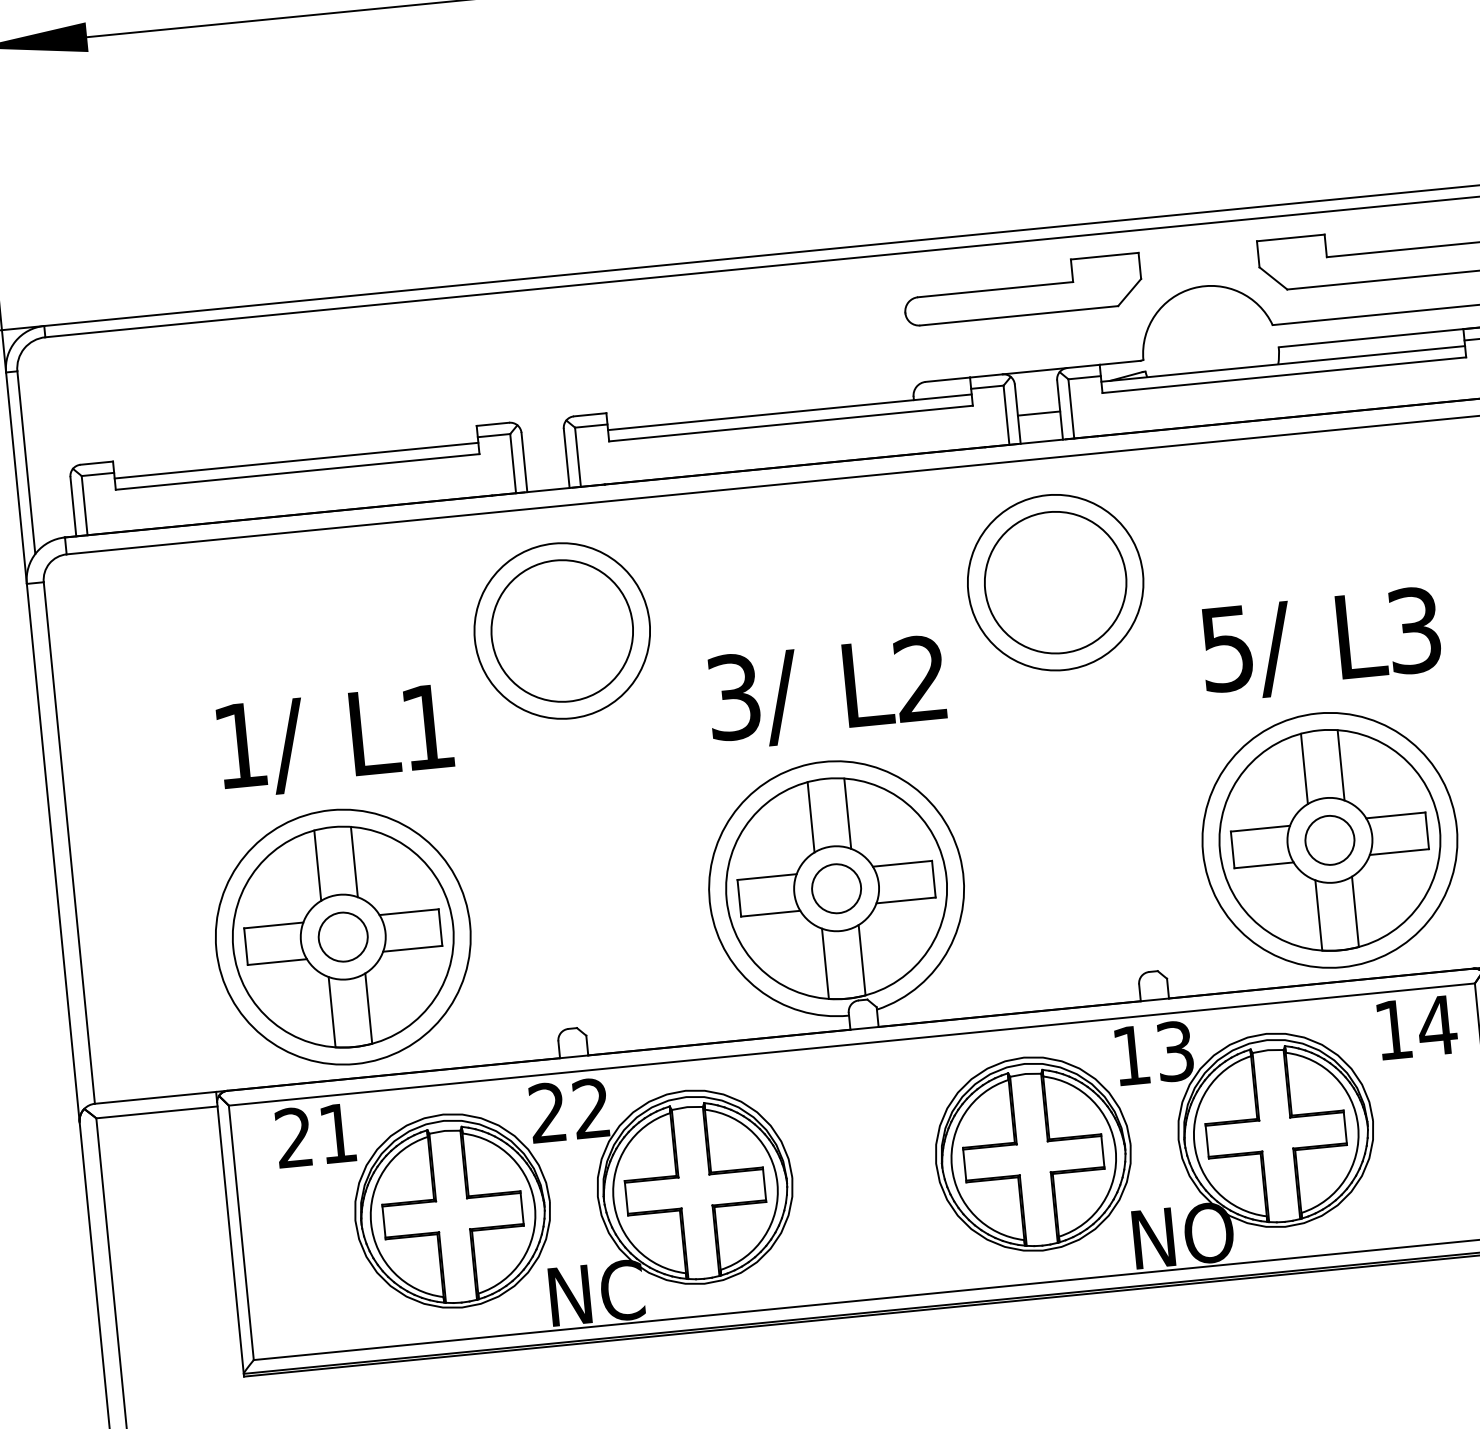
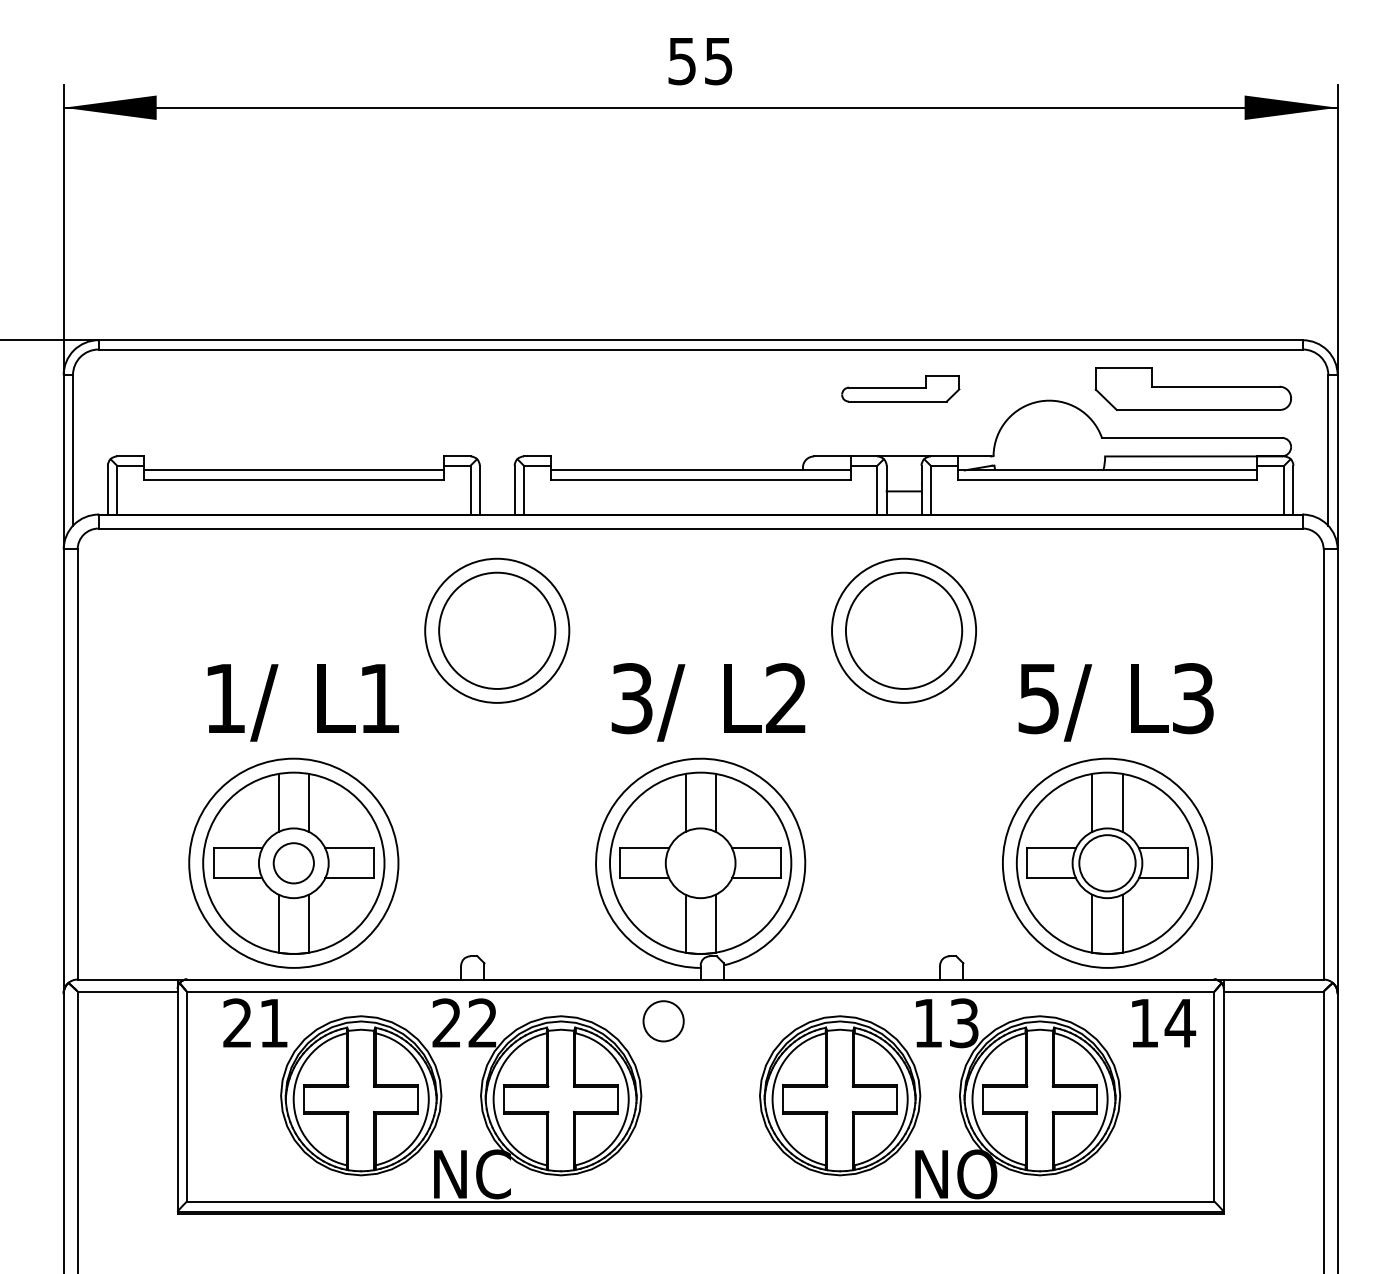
part: (1022, 289) -> (900, 388), size x0.6
circle: (1329, 840) -> (1107, 863), size x1.4
circle: (836, 889) -> (663, 1021), moved

